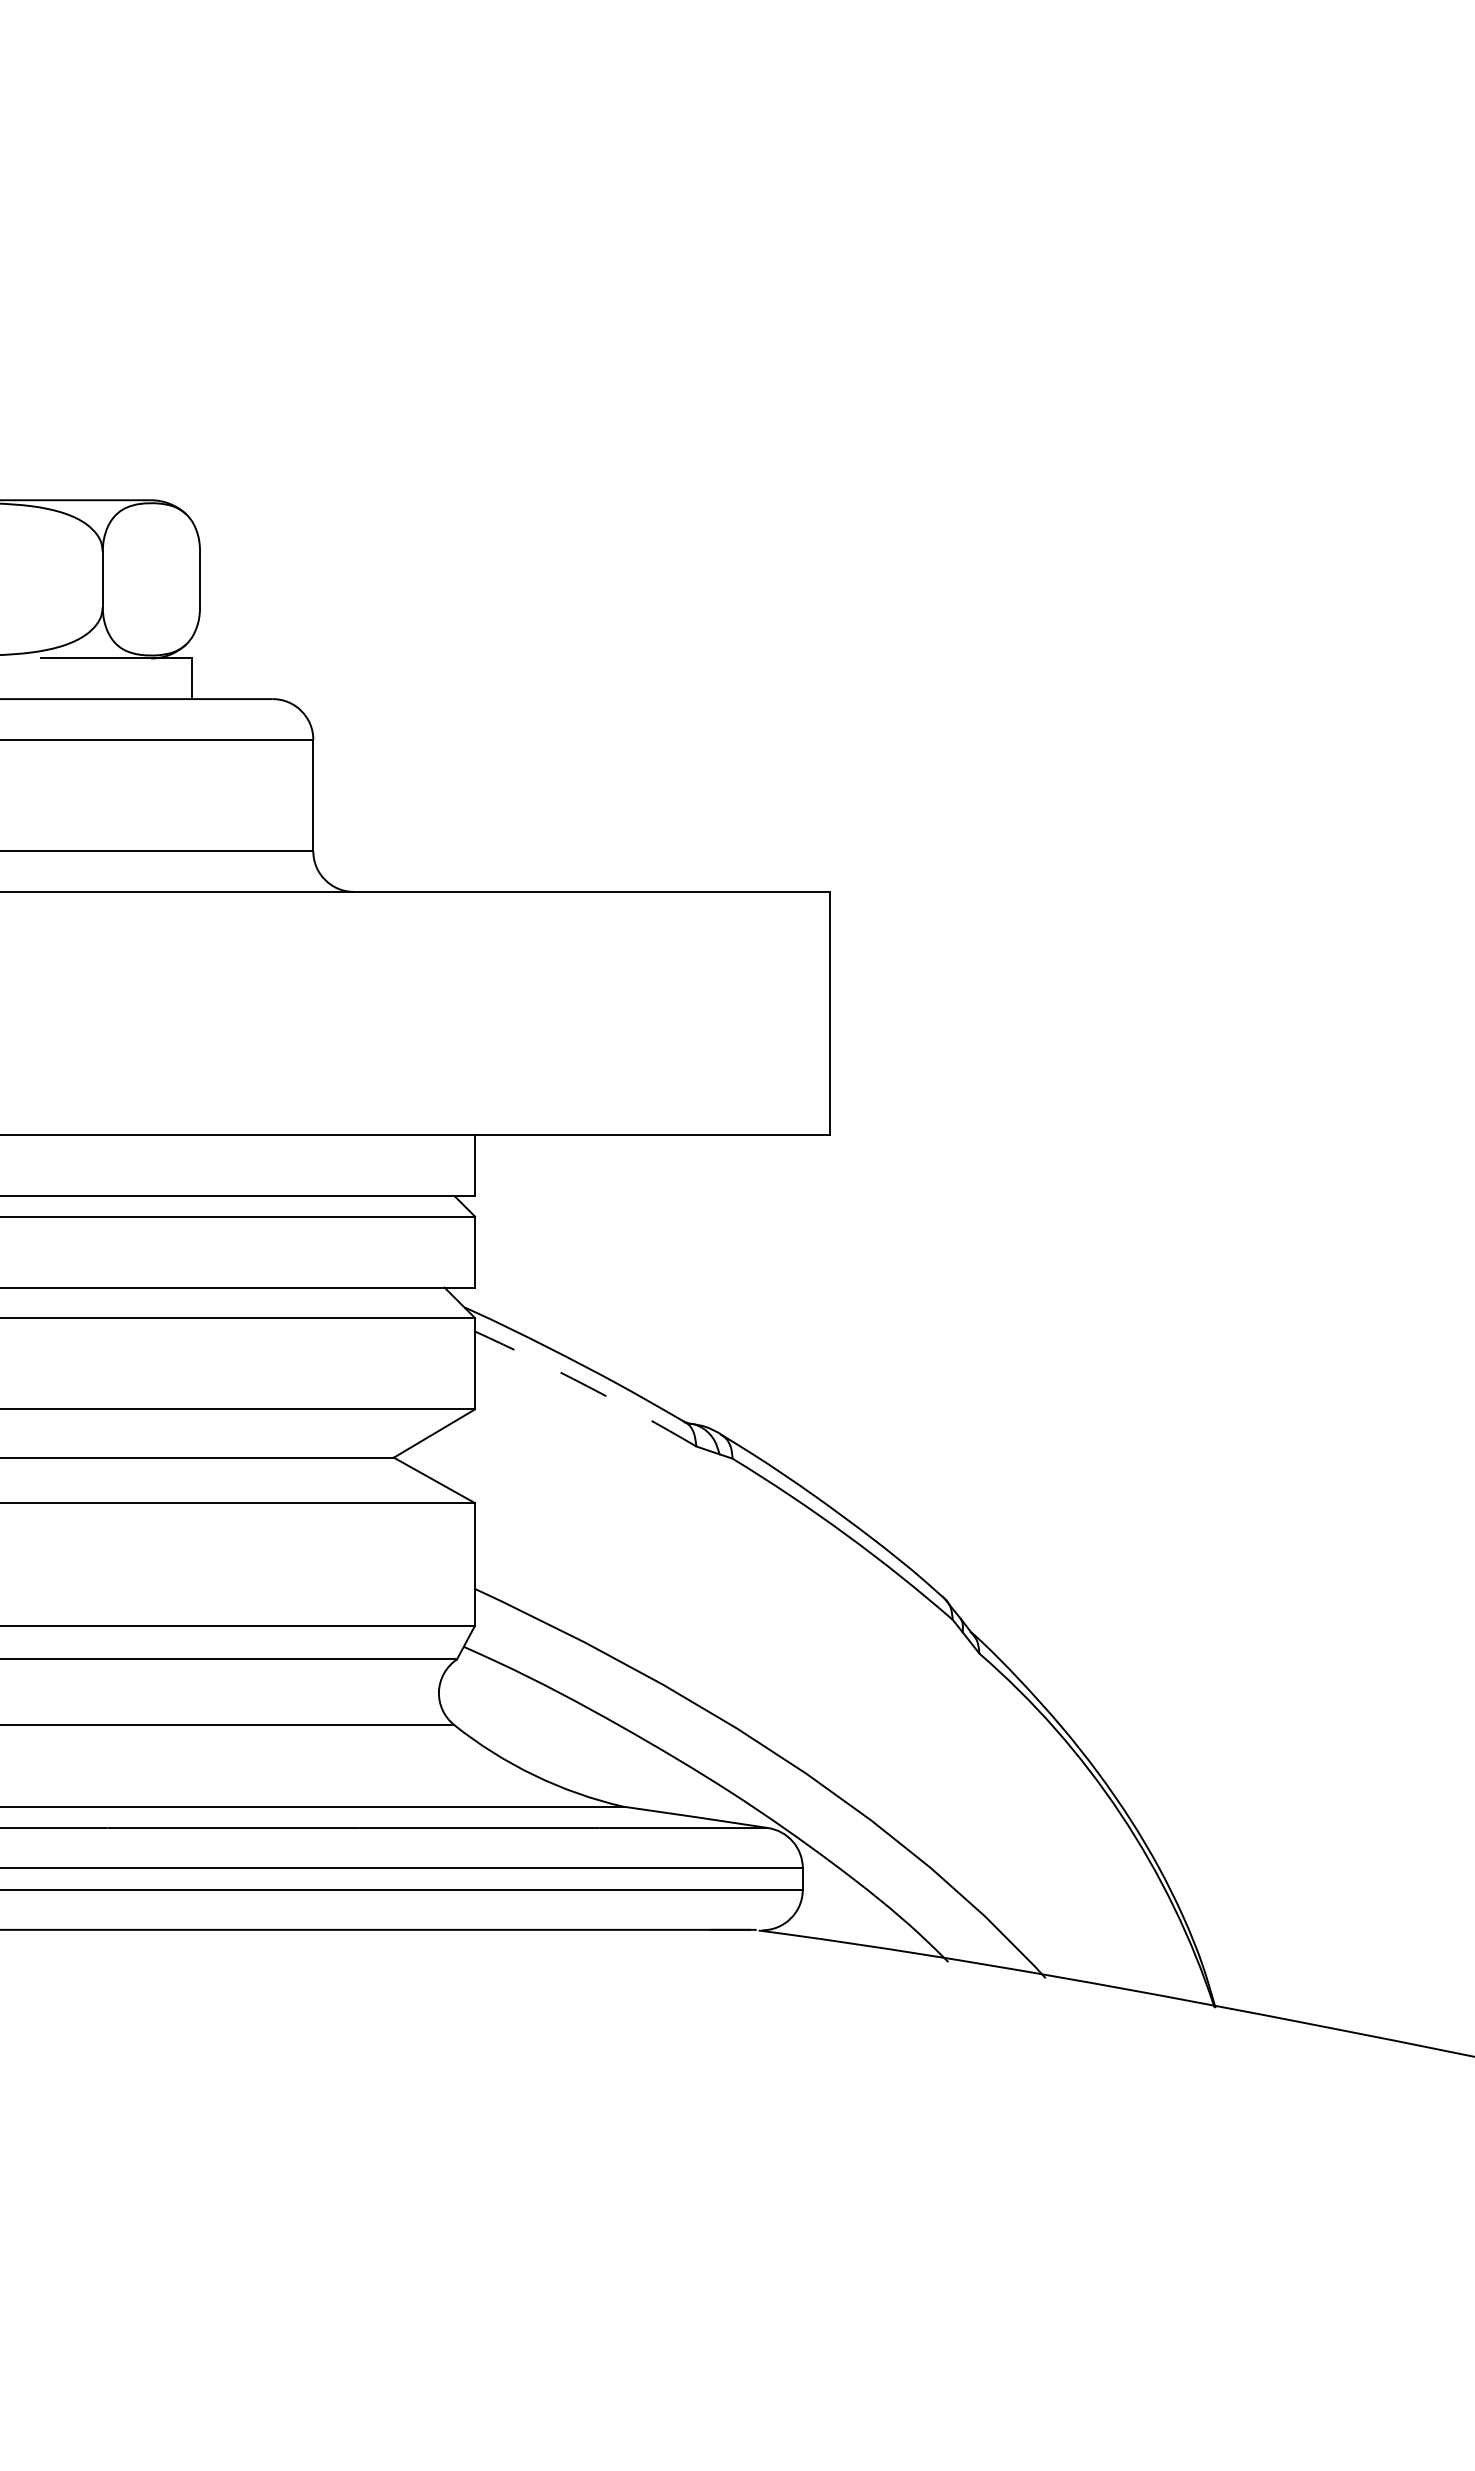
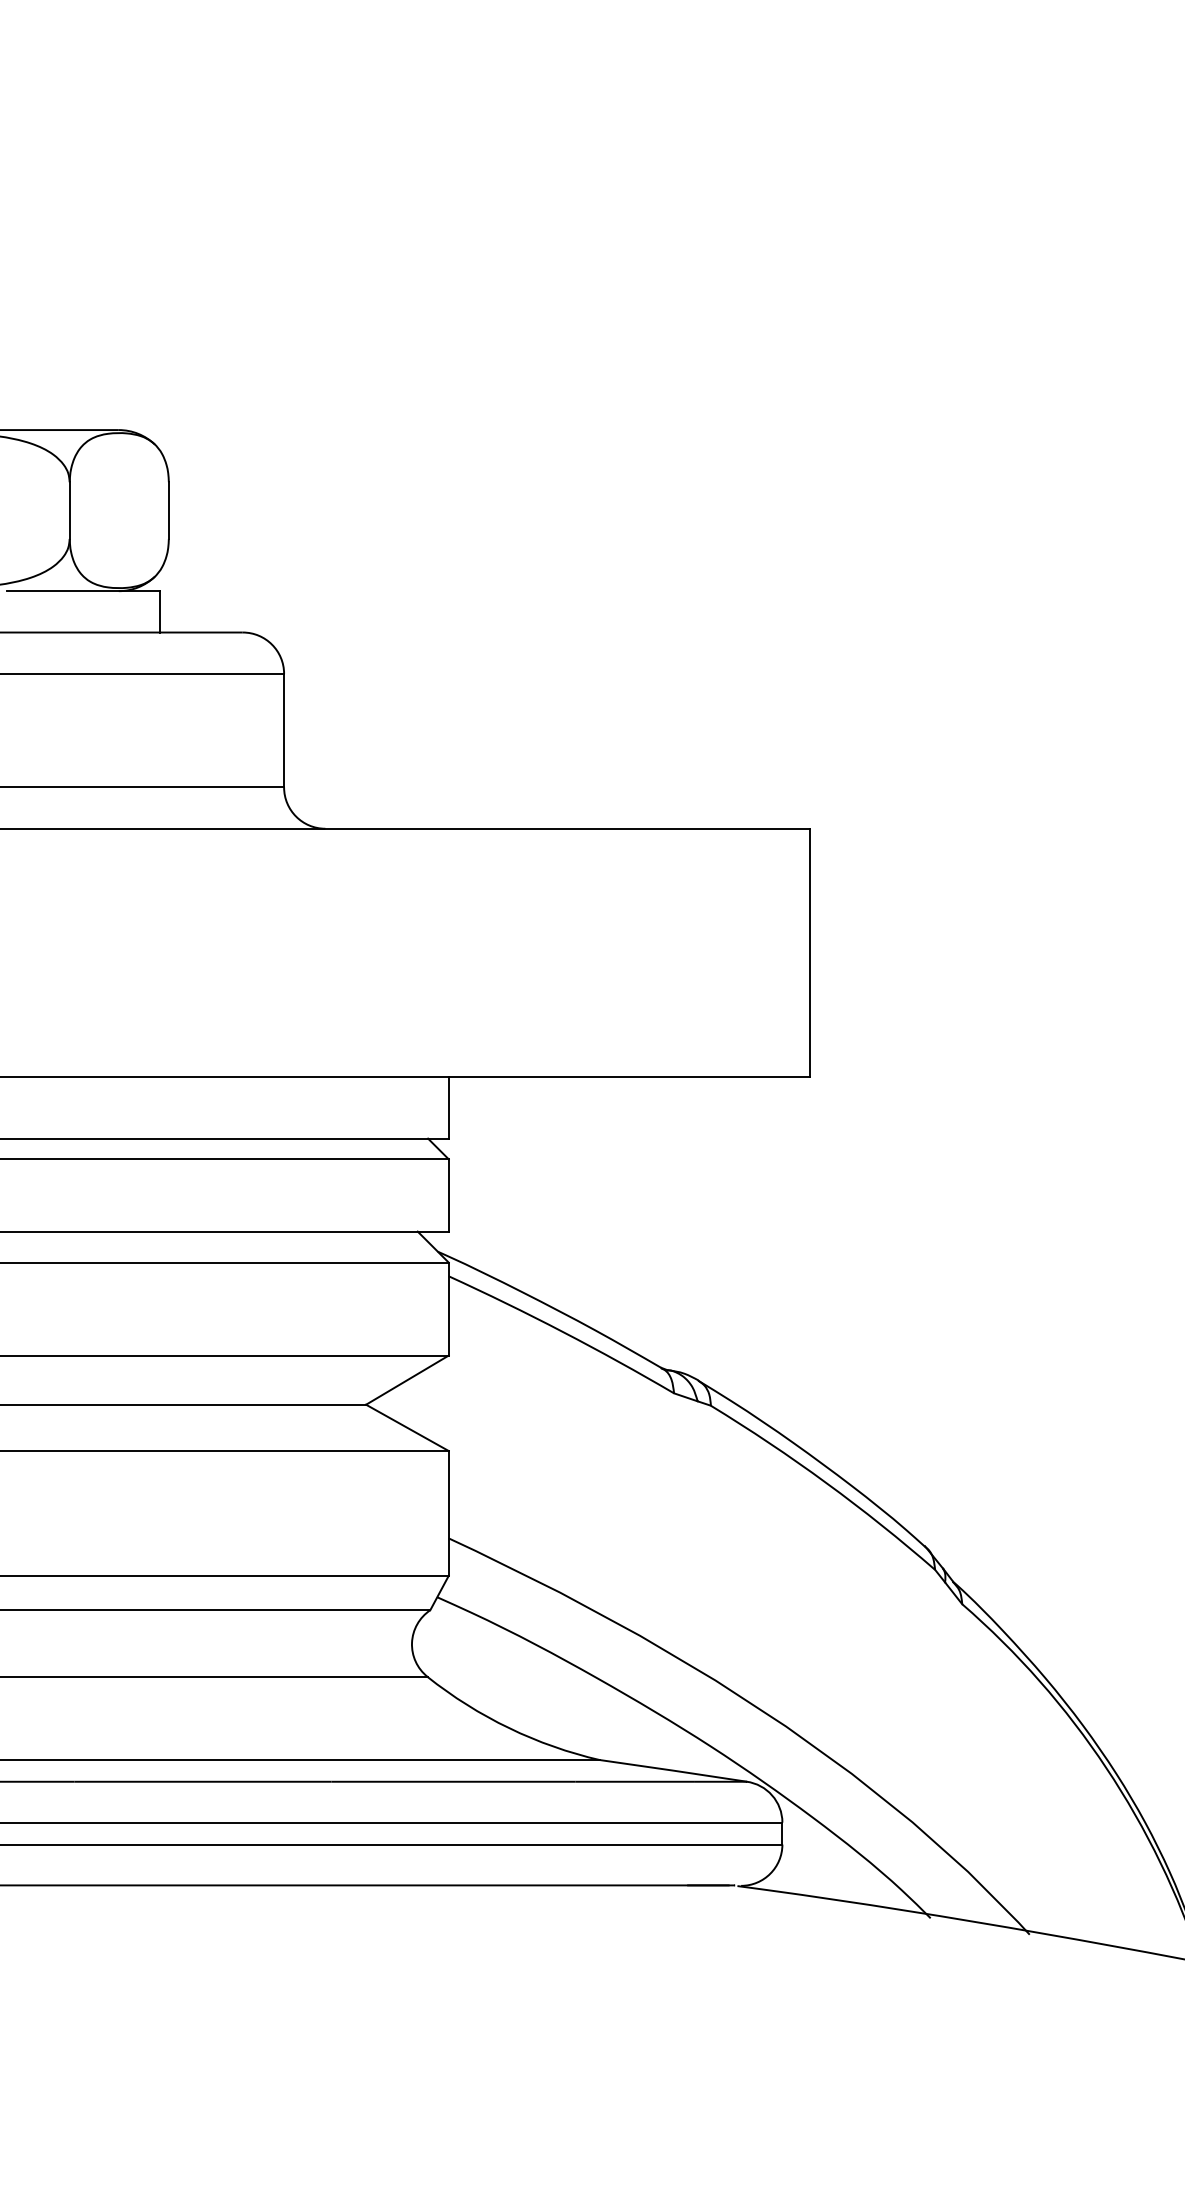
arc: (587, 1386) -> (563, 1332), dashed -> solid

